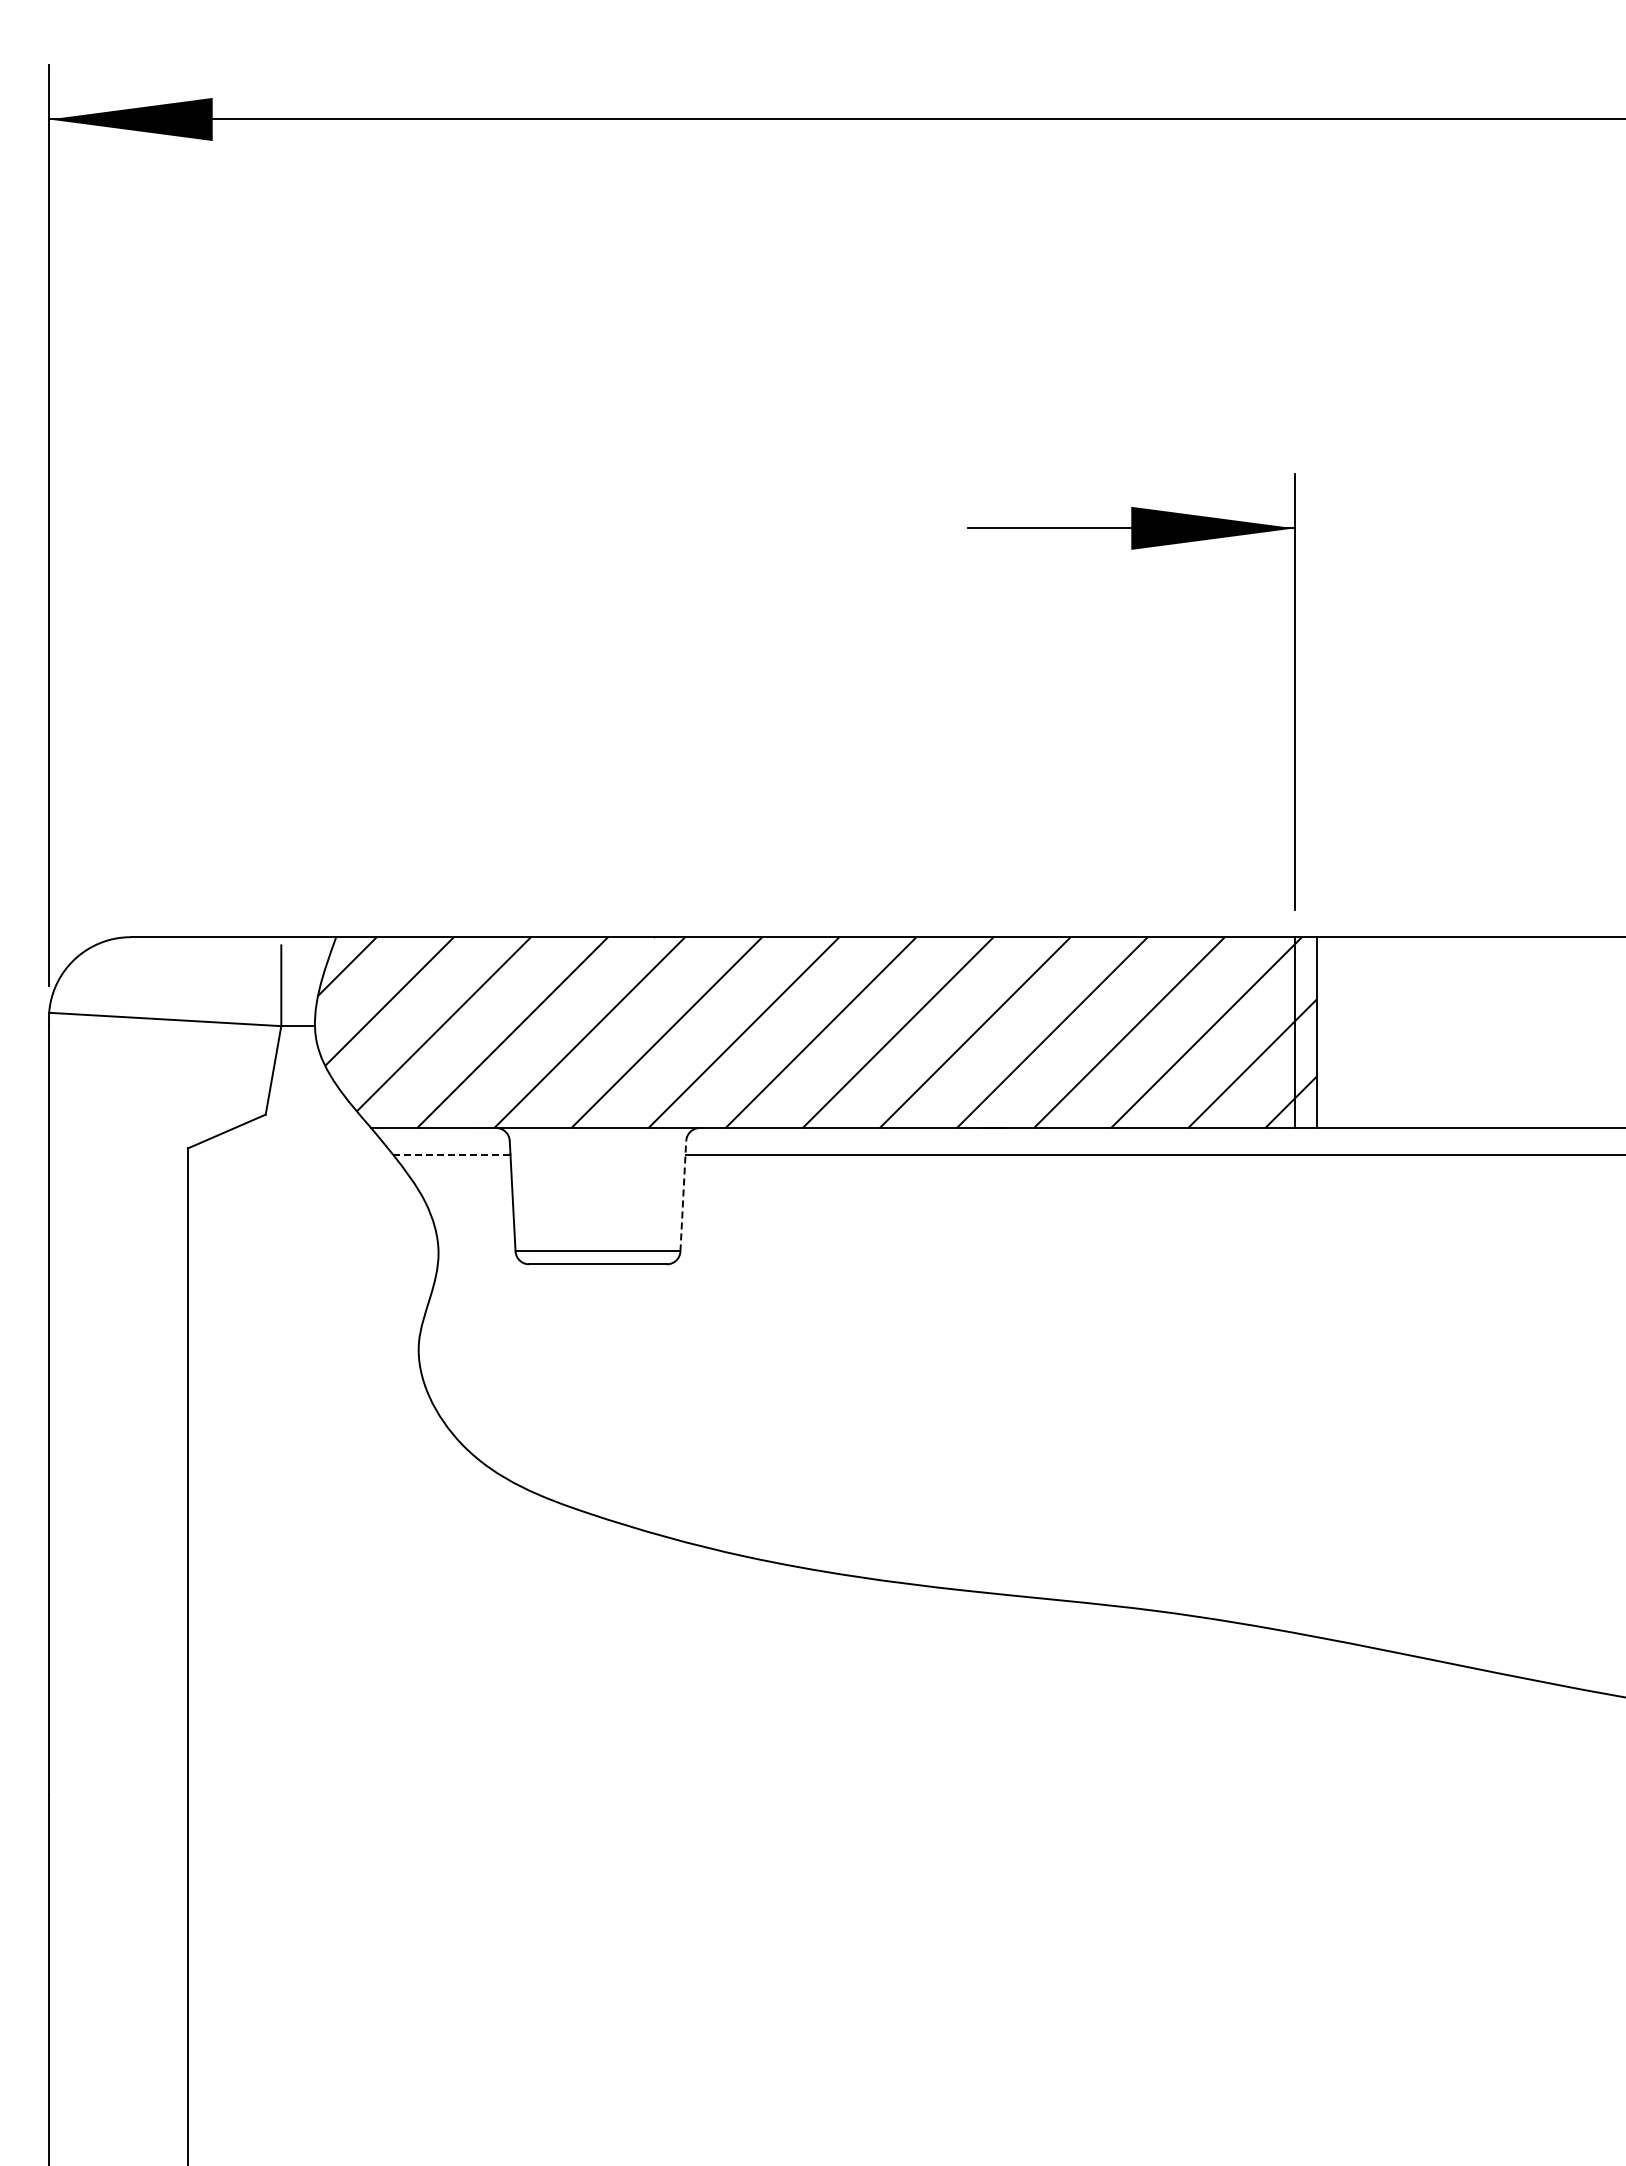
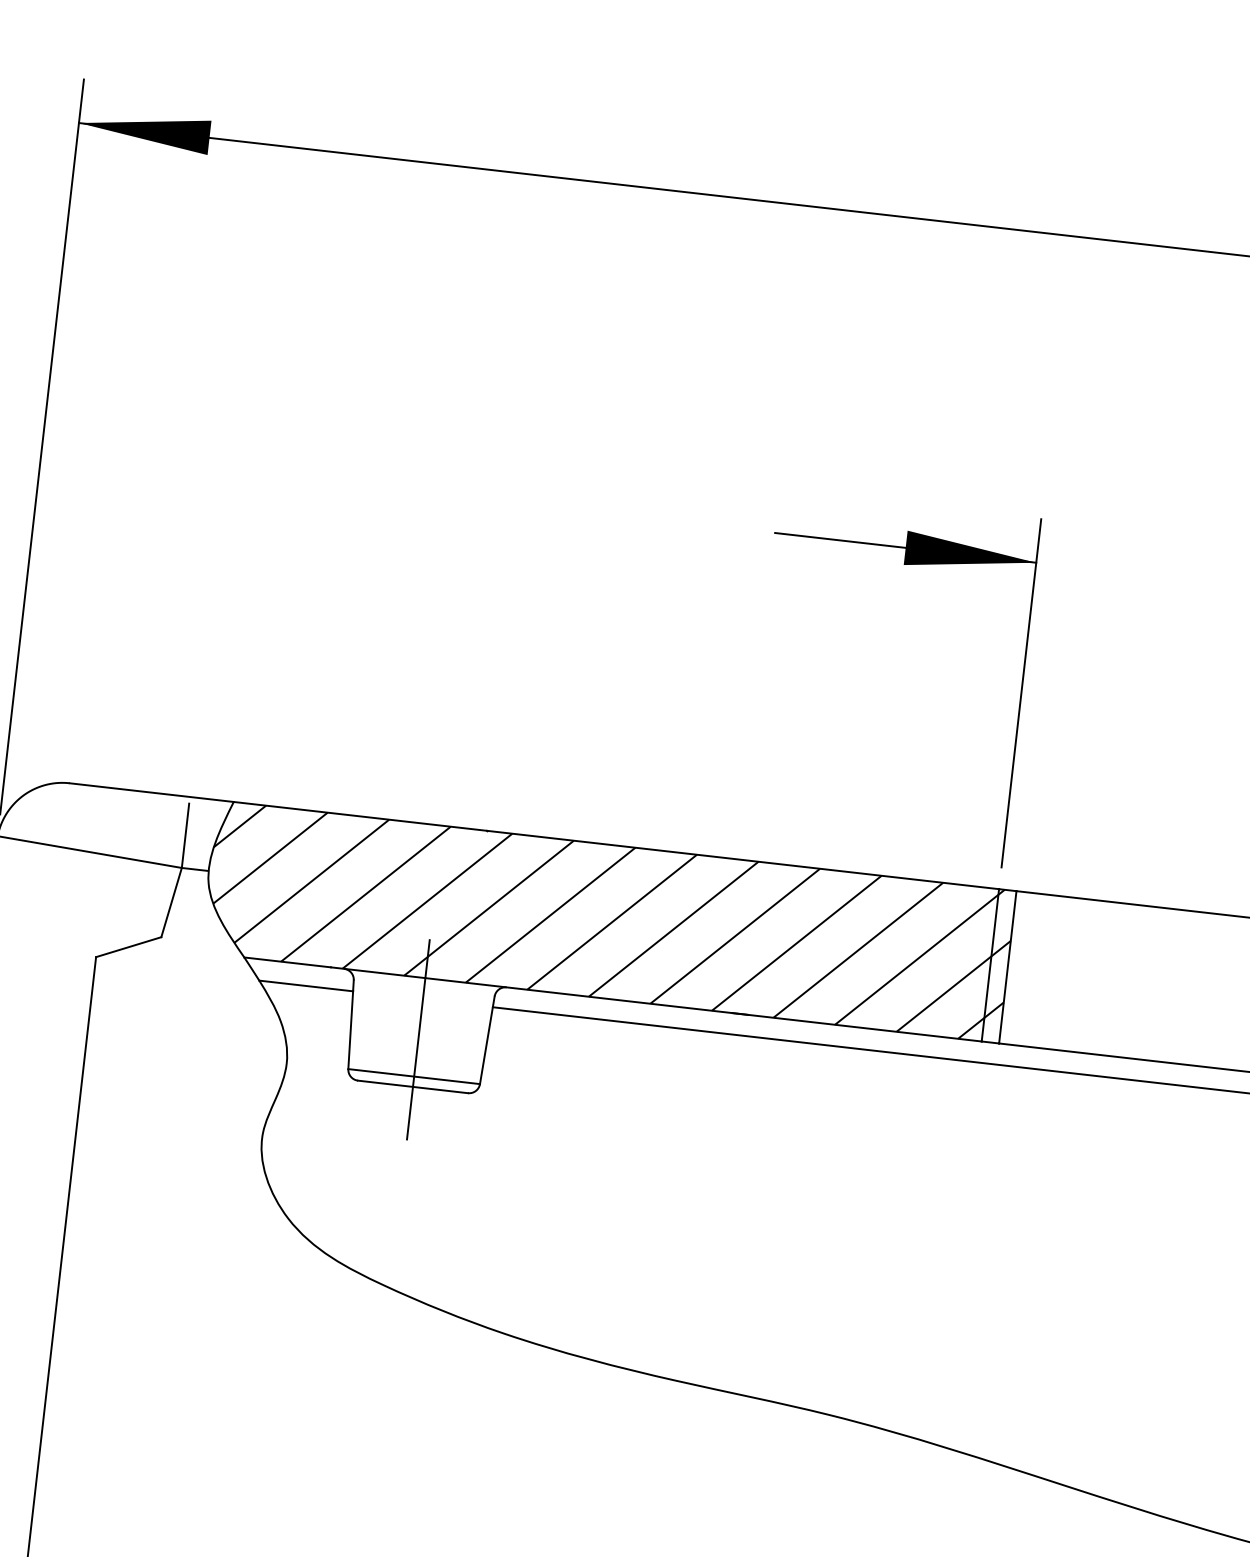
line: (451, 1154) -> (306, 985), dashed -> solid
line: (683, 1195) -> (487, 1039), dashed -> solid
line: (598, 1205) -> (418, 1040), added

